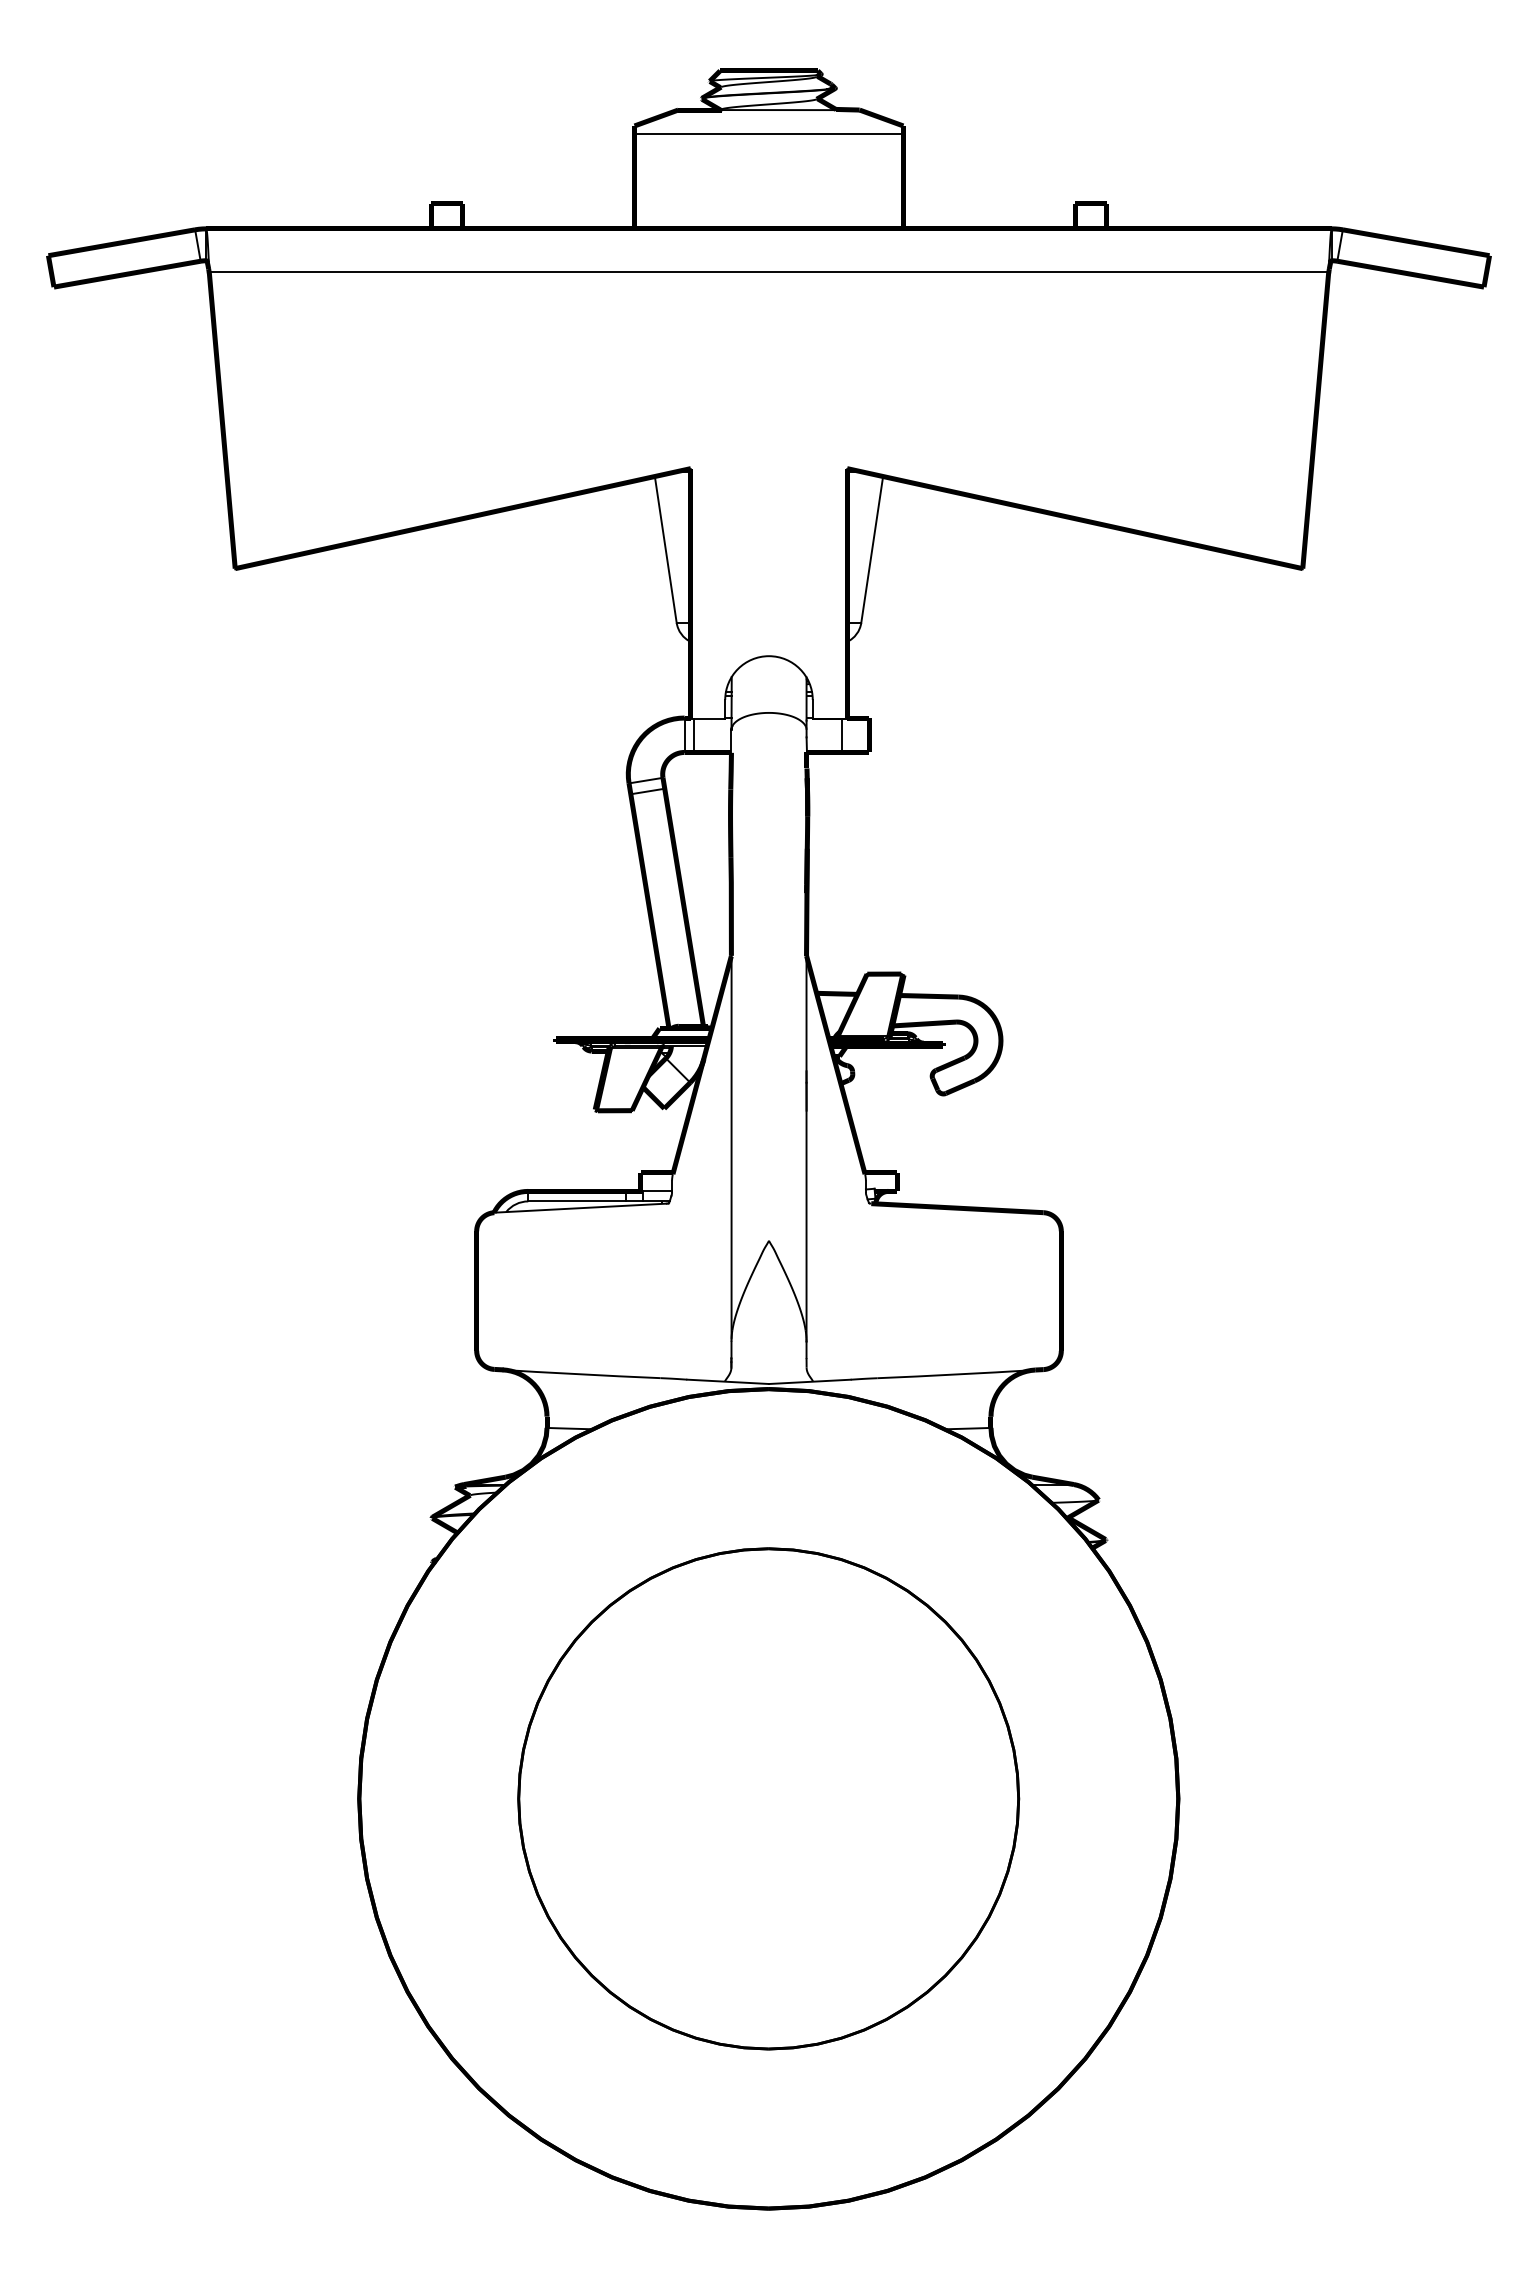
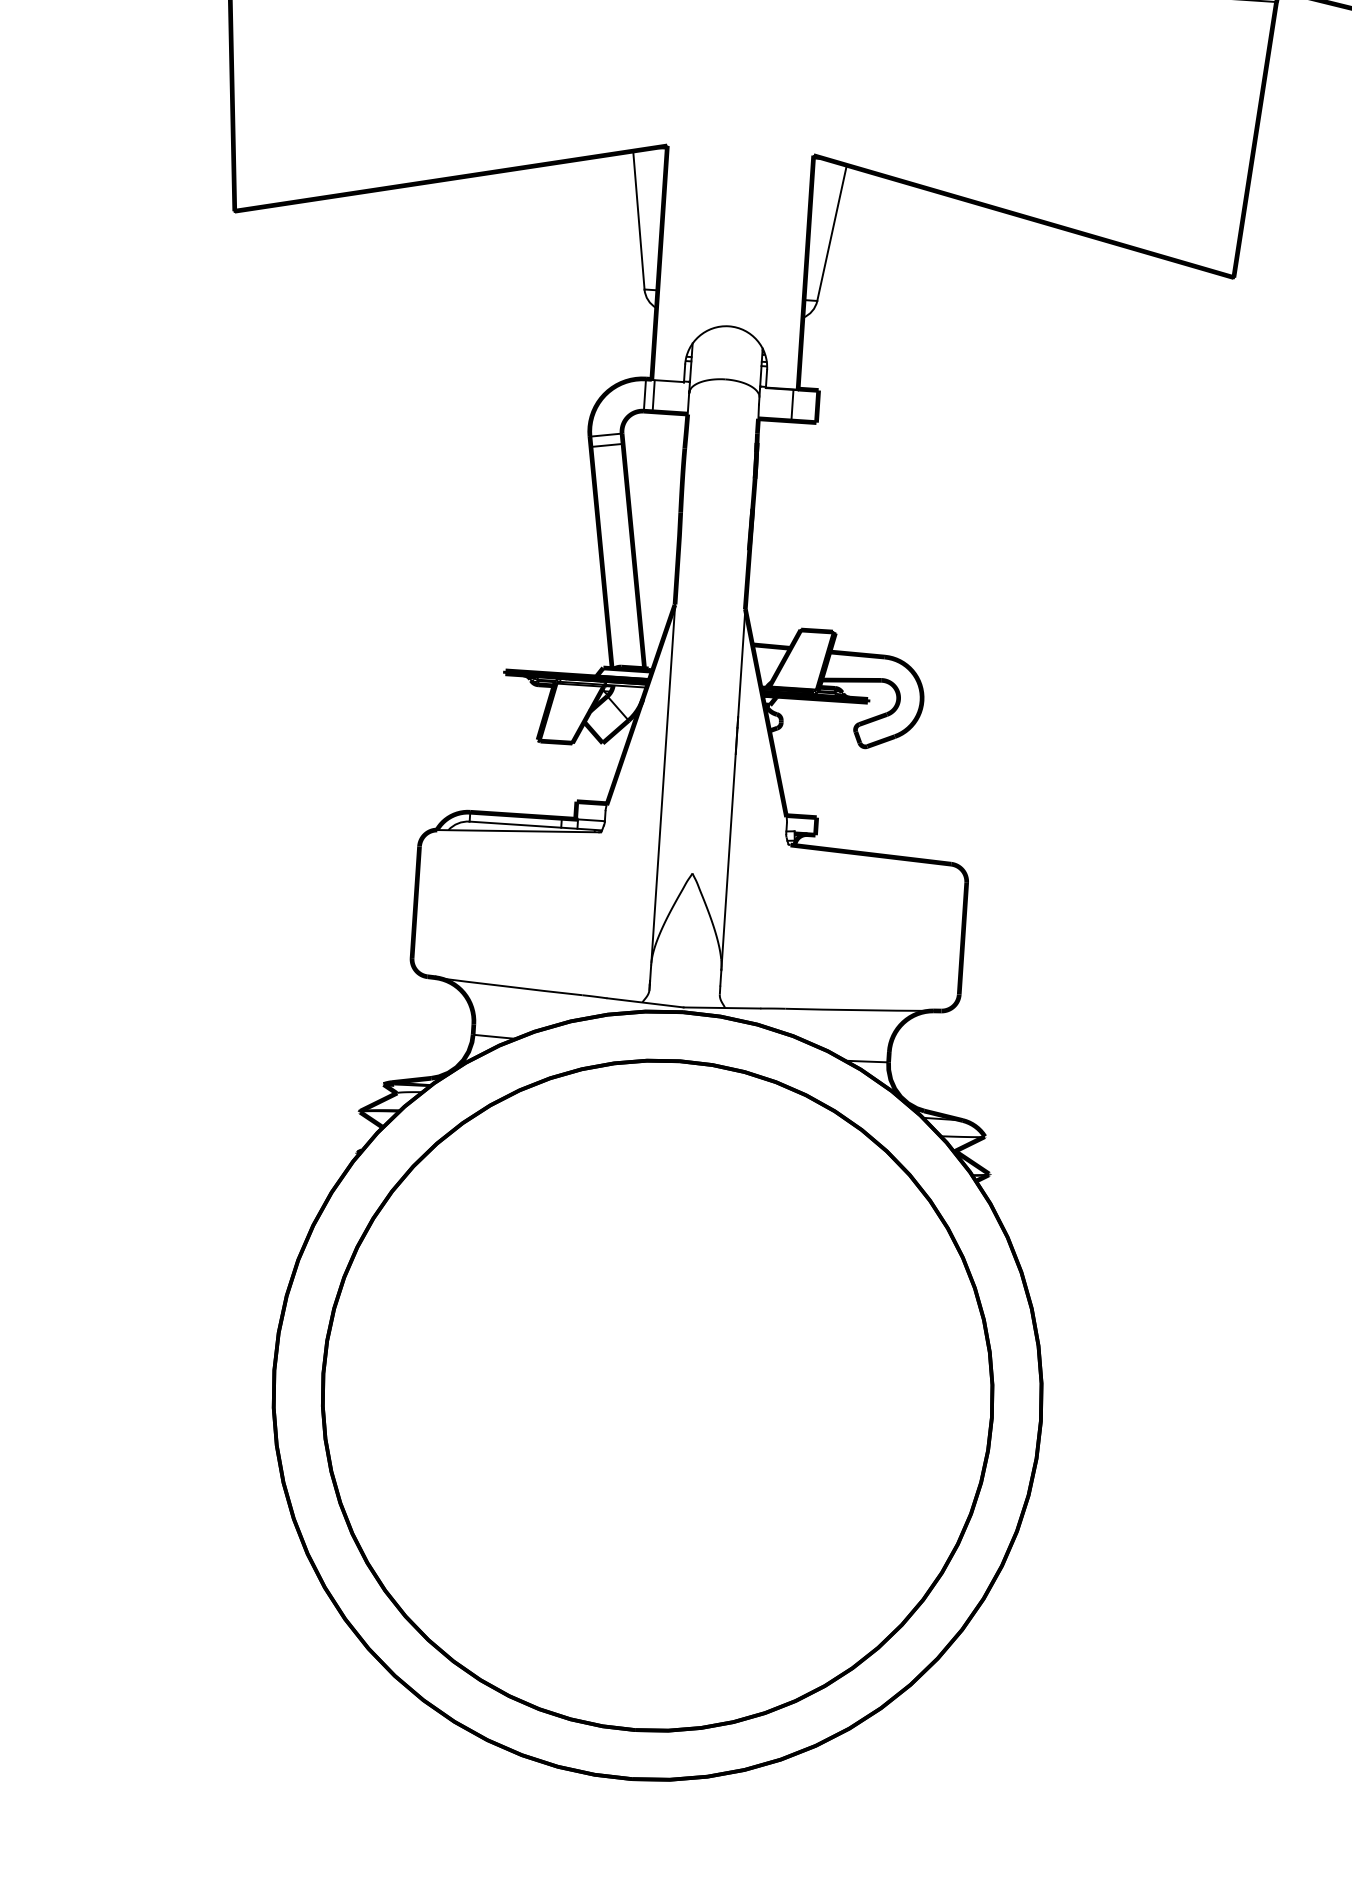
part: (768, 1798) -> (657, 1395), size x1.43

